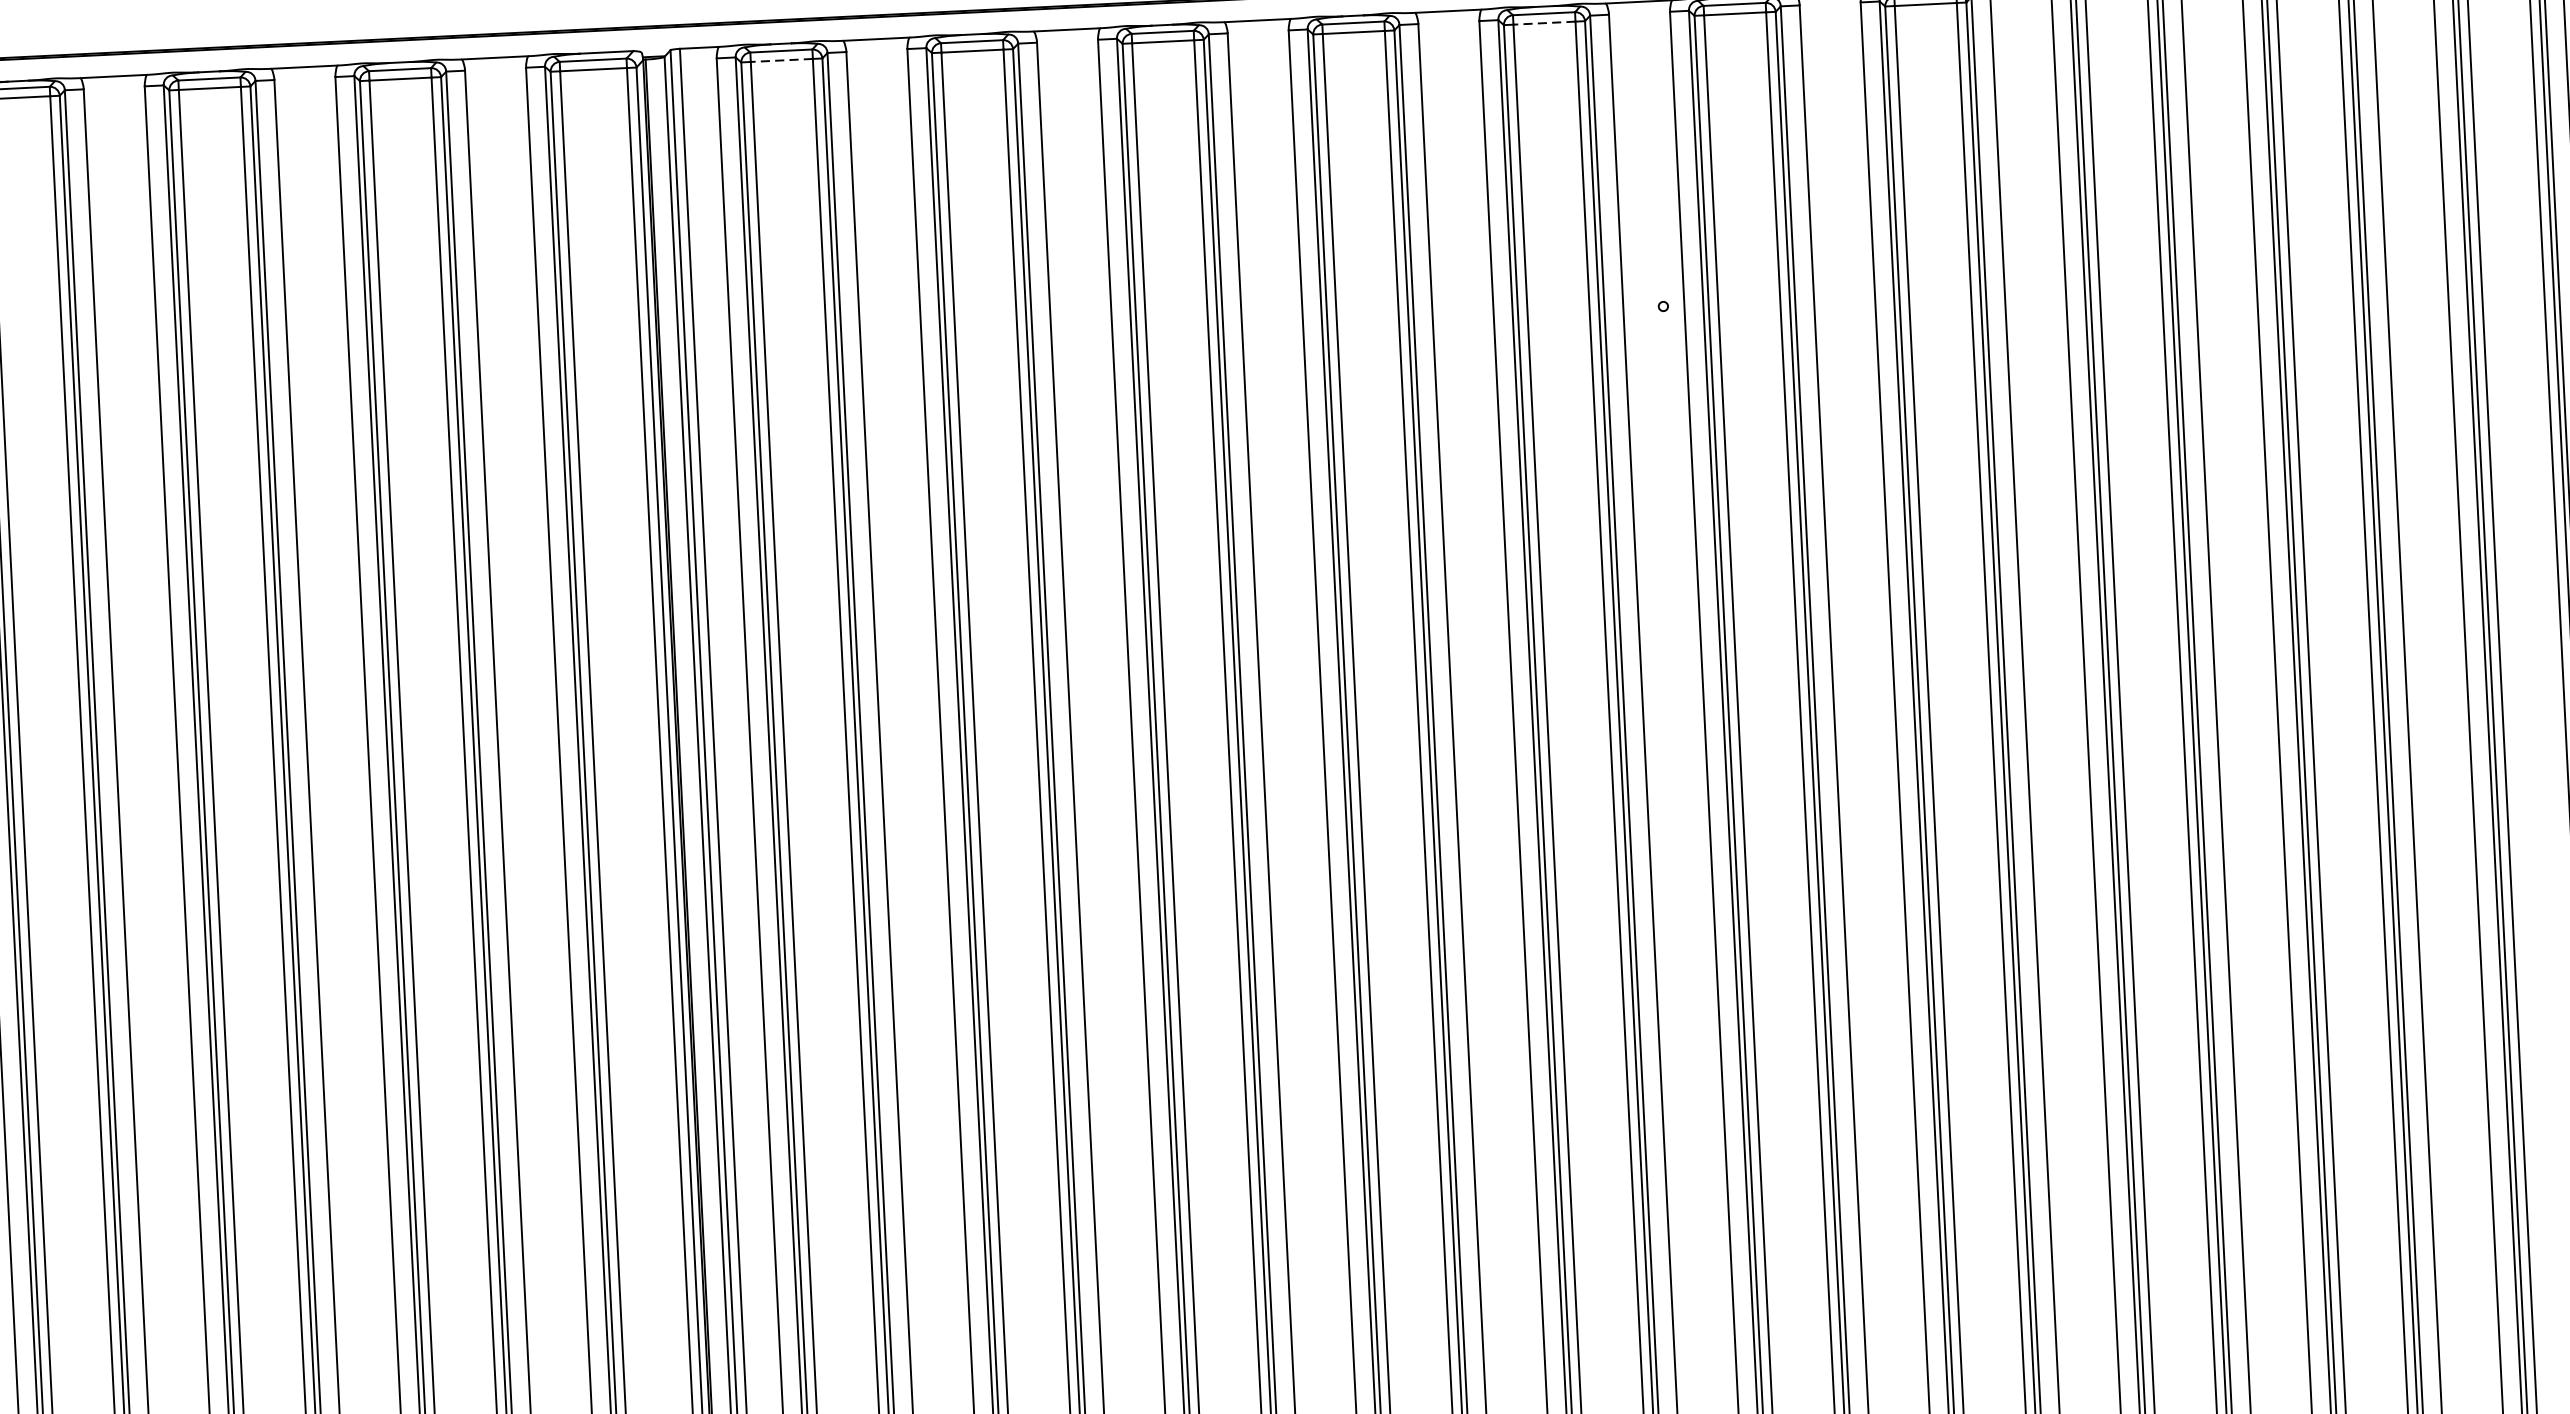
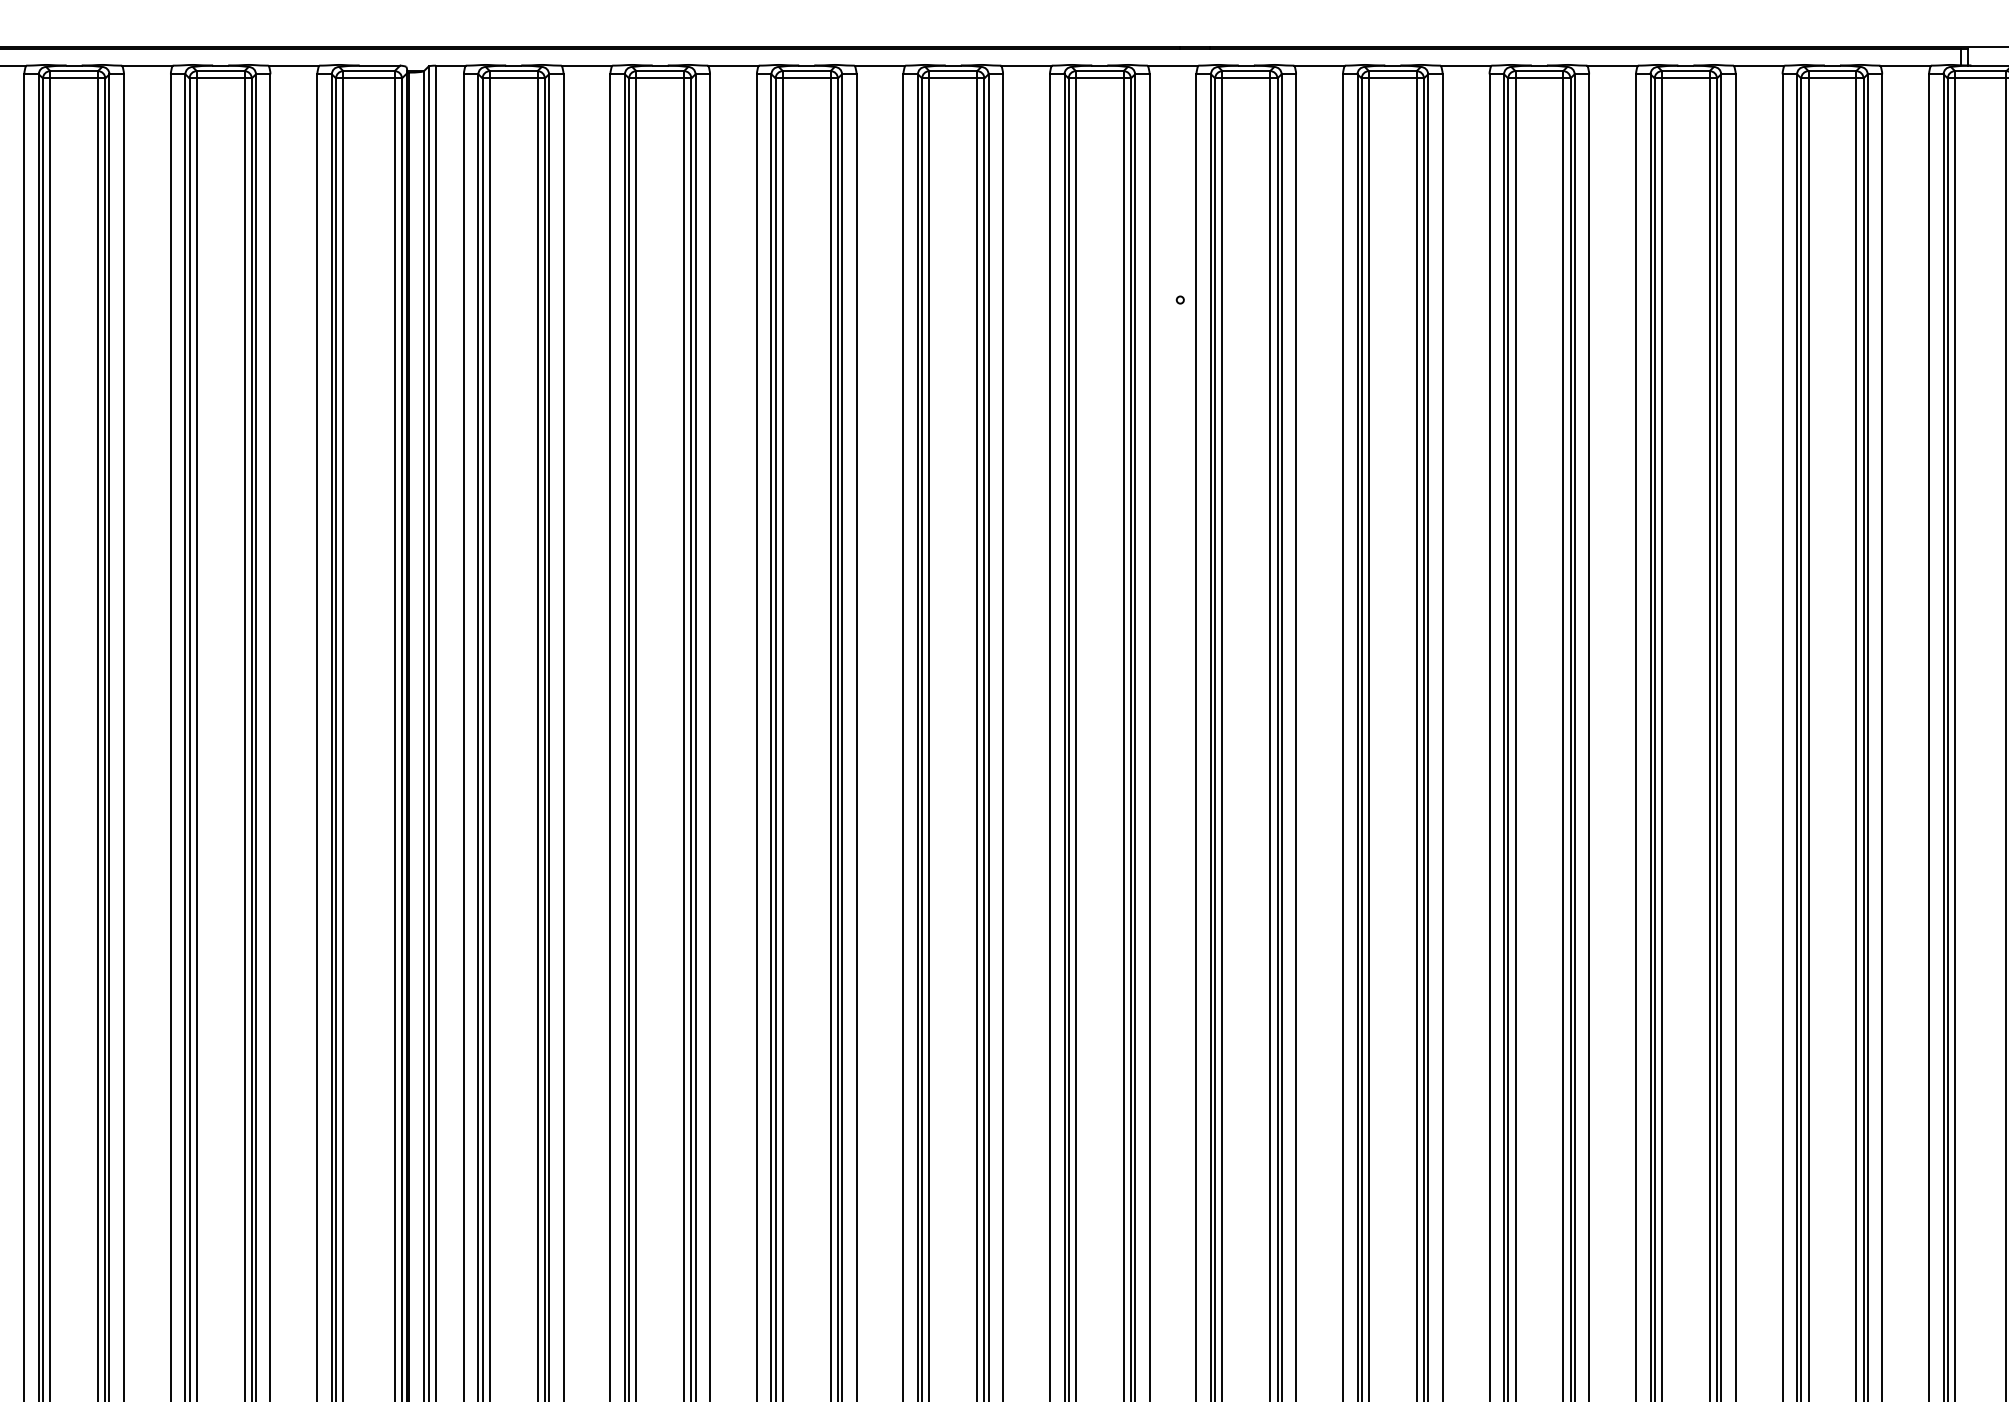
line: (1544, 23) -> (1099, 78), dashed -> solid
line: (781, 60) -> (513, 78), dashed -> solid

